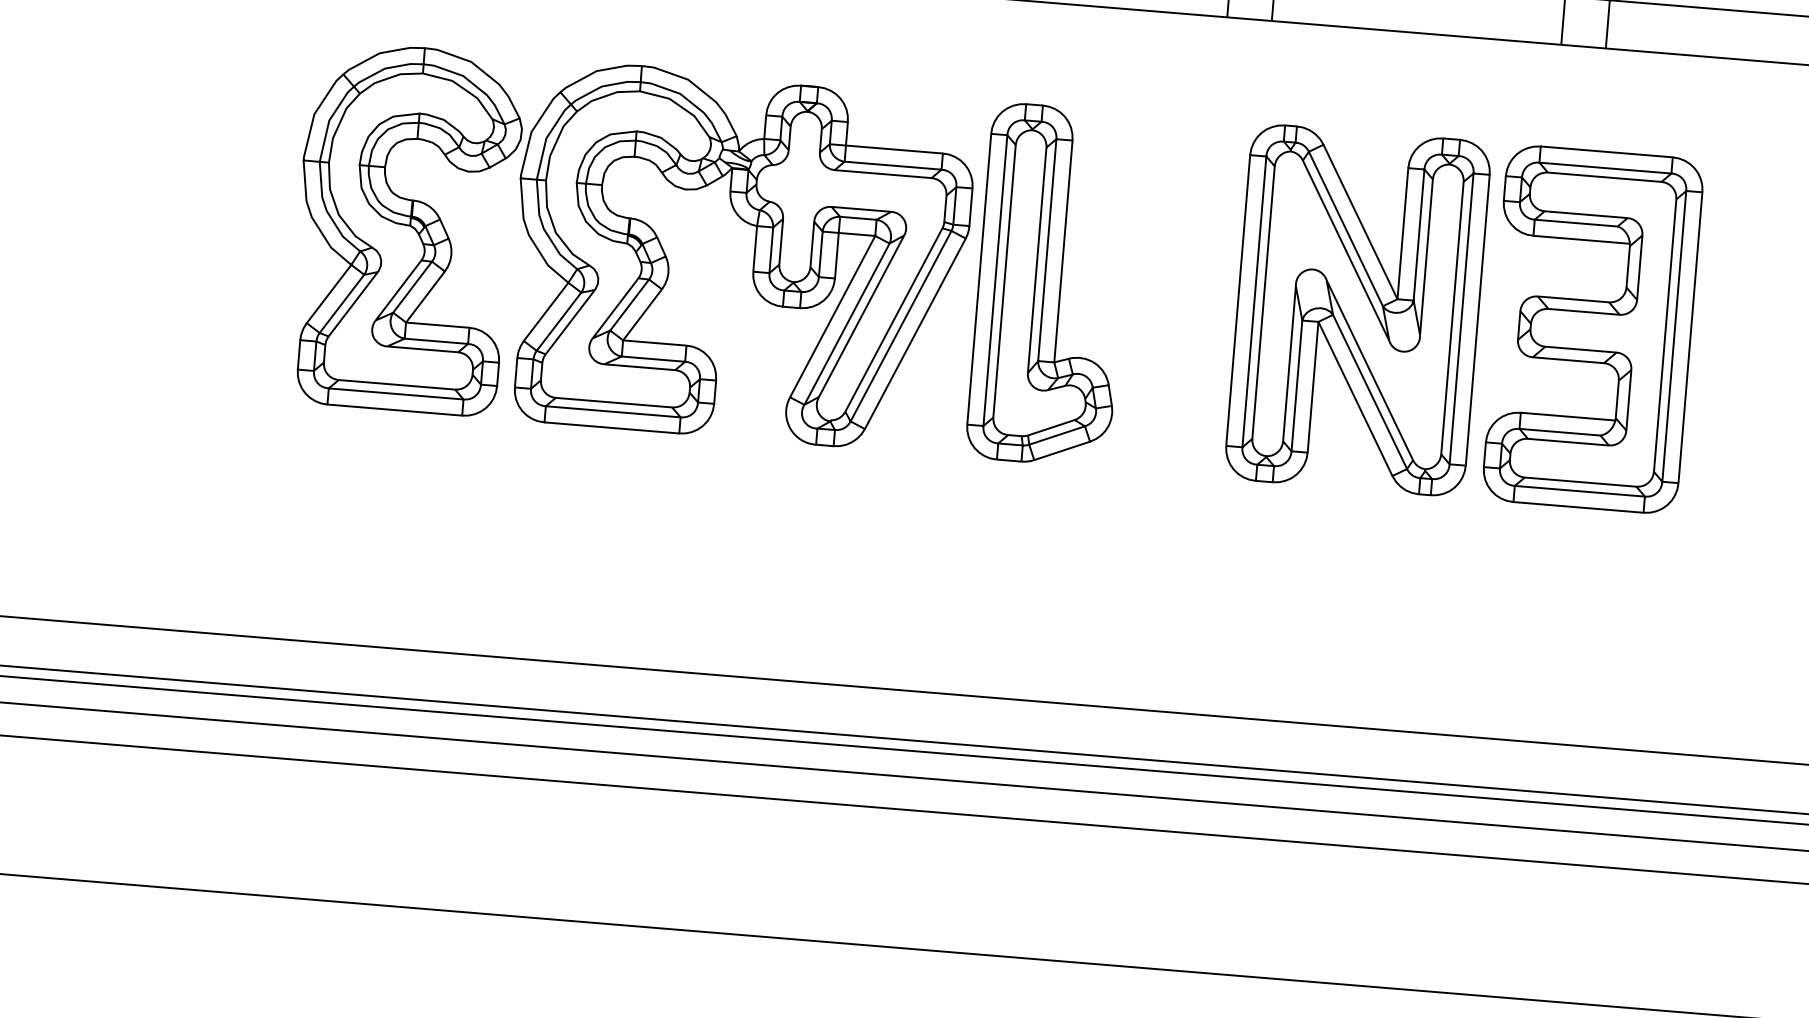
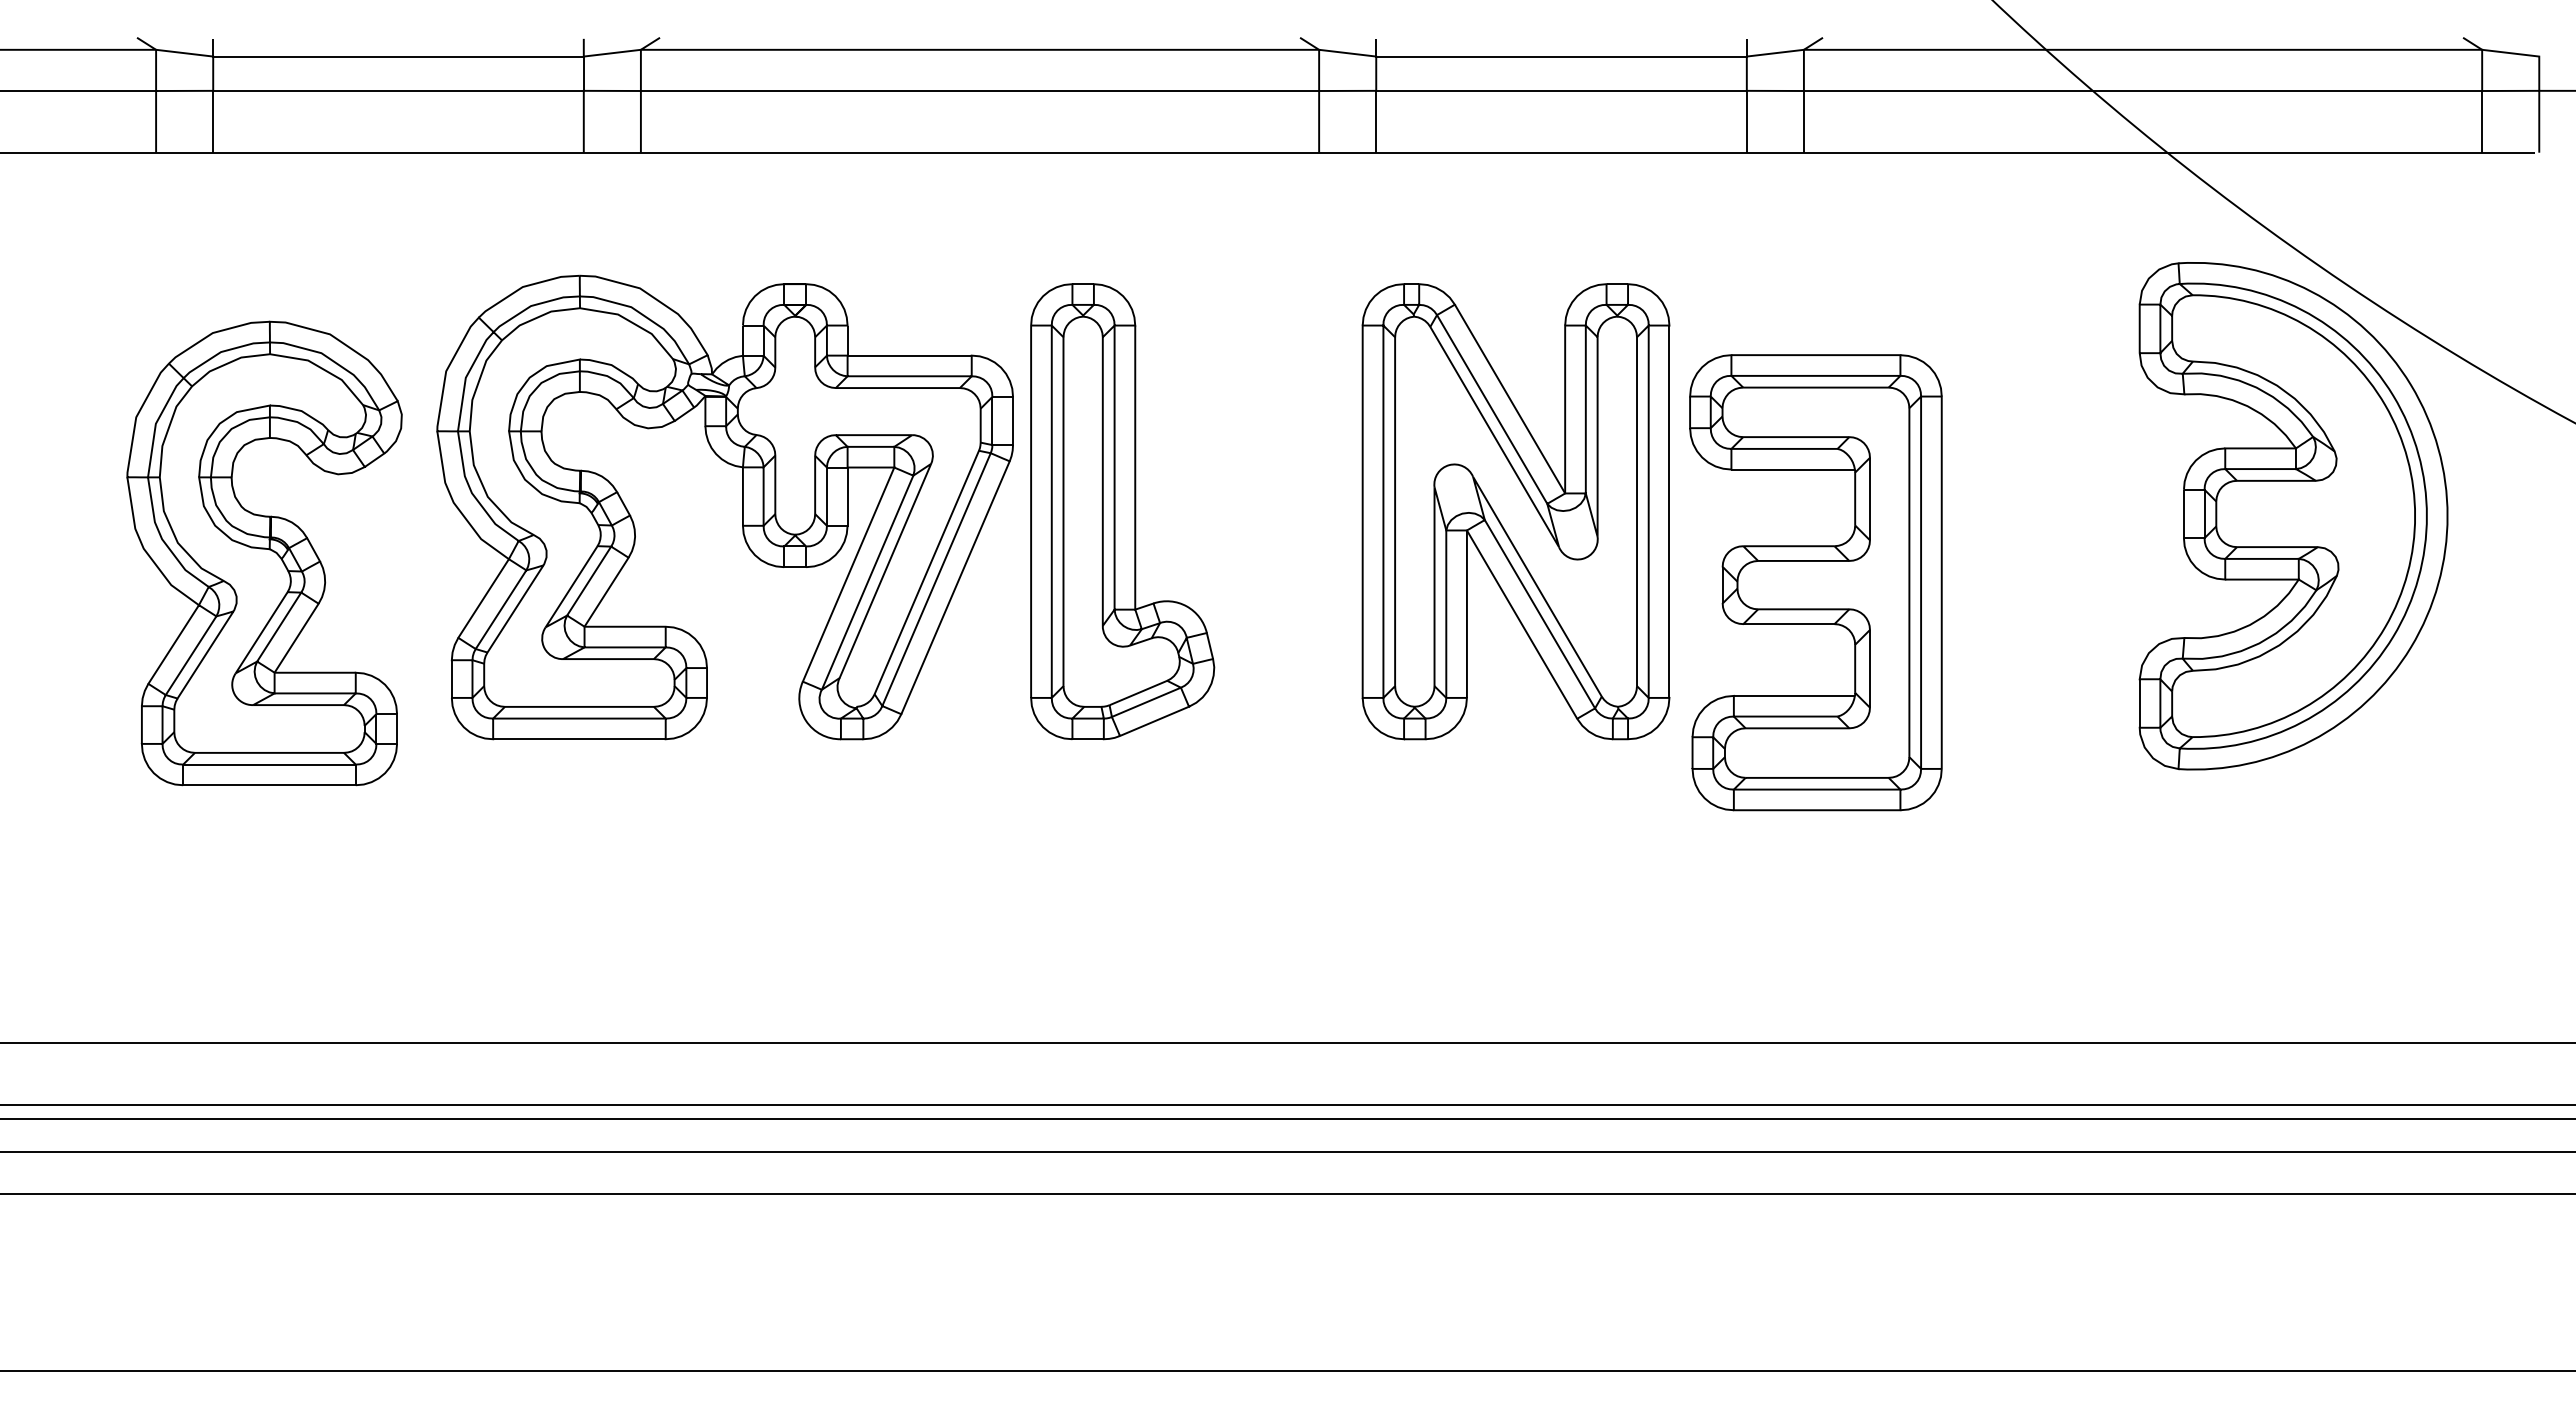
part: (405, 228) -> (264, 553), moved
part: (1591, 329) -> (1815, 582), moved

